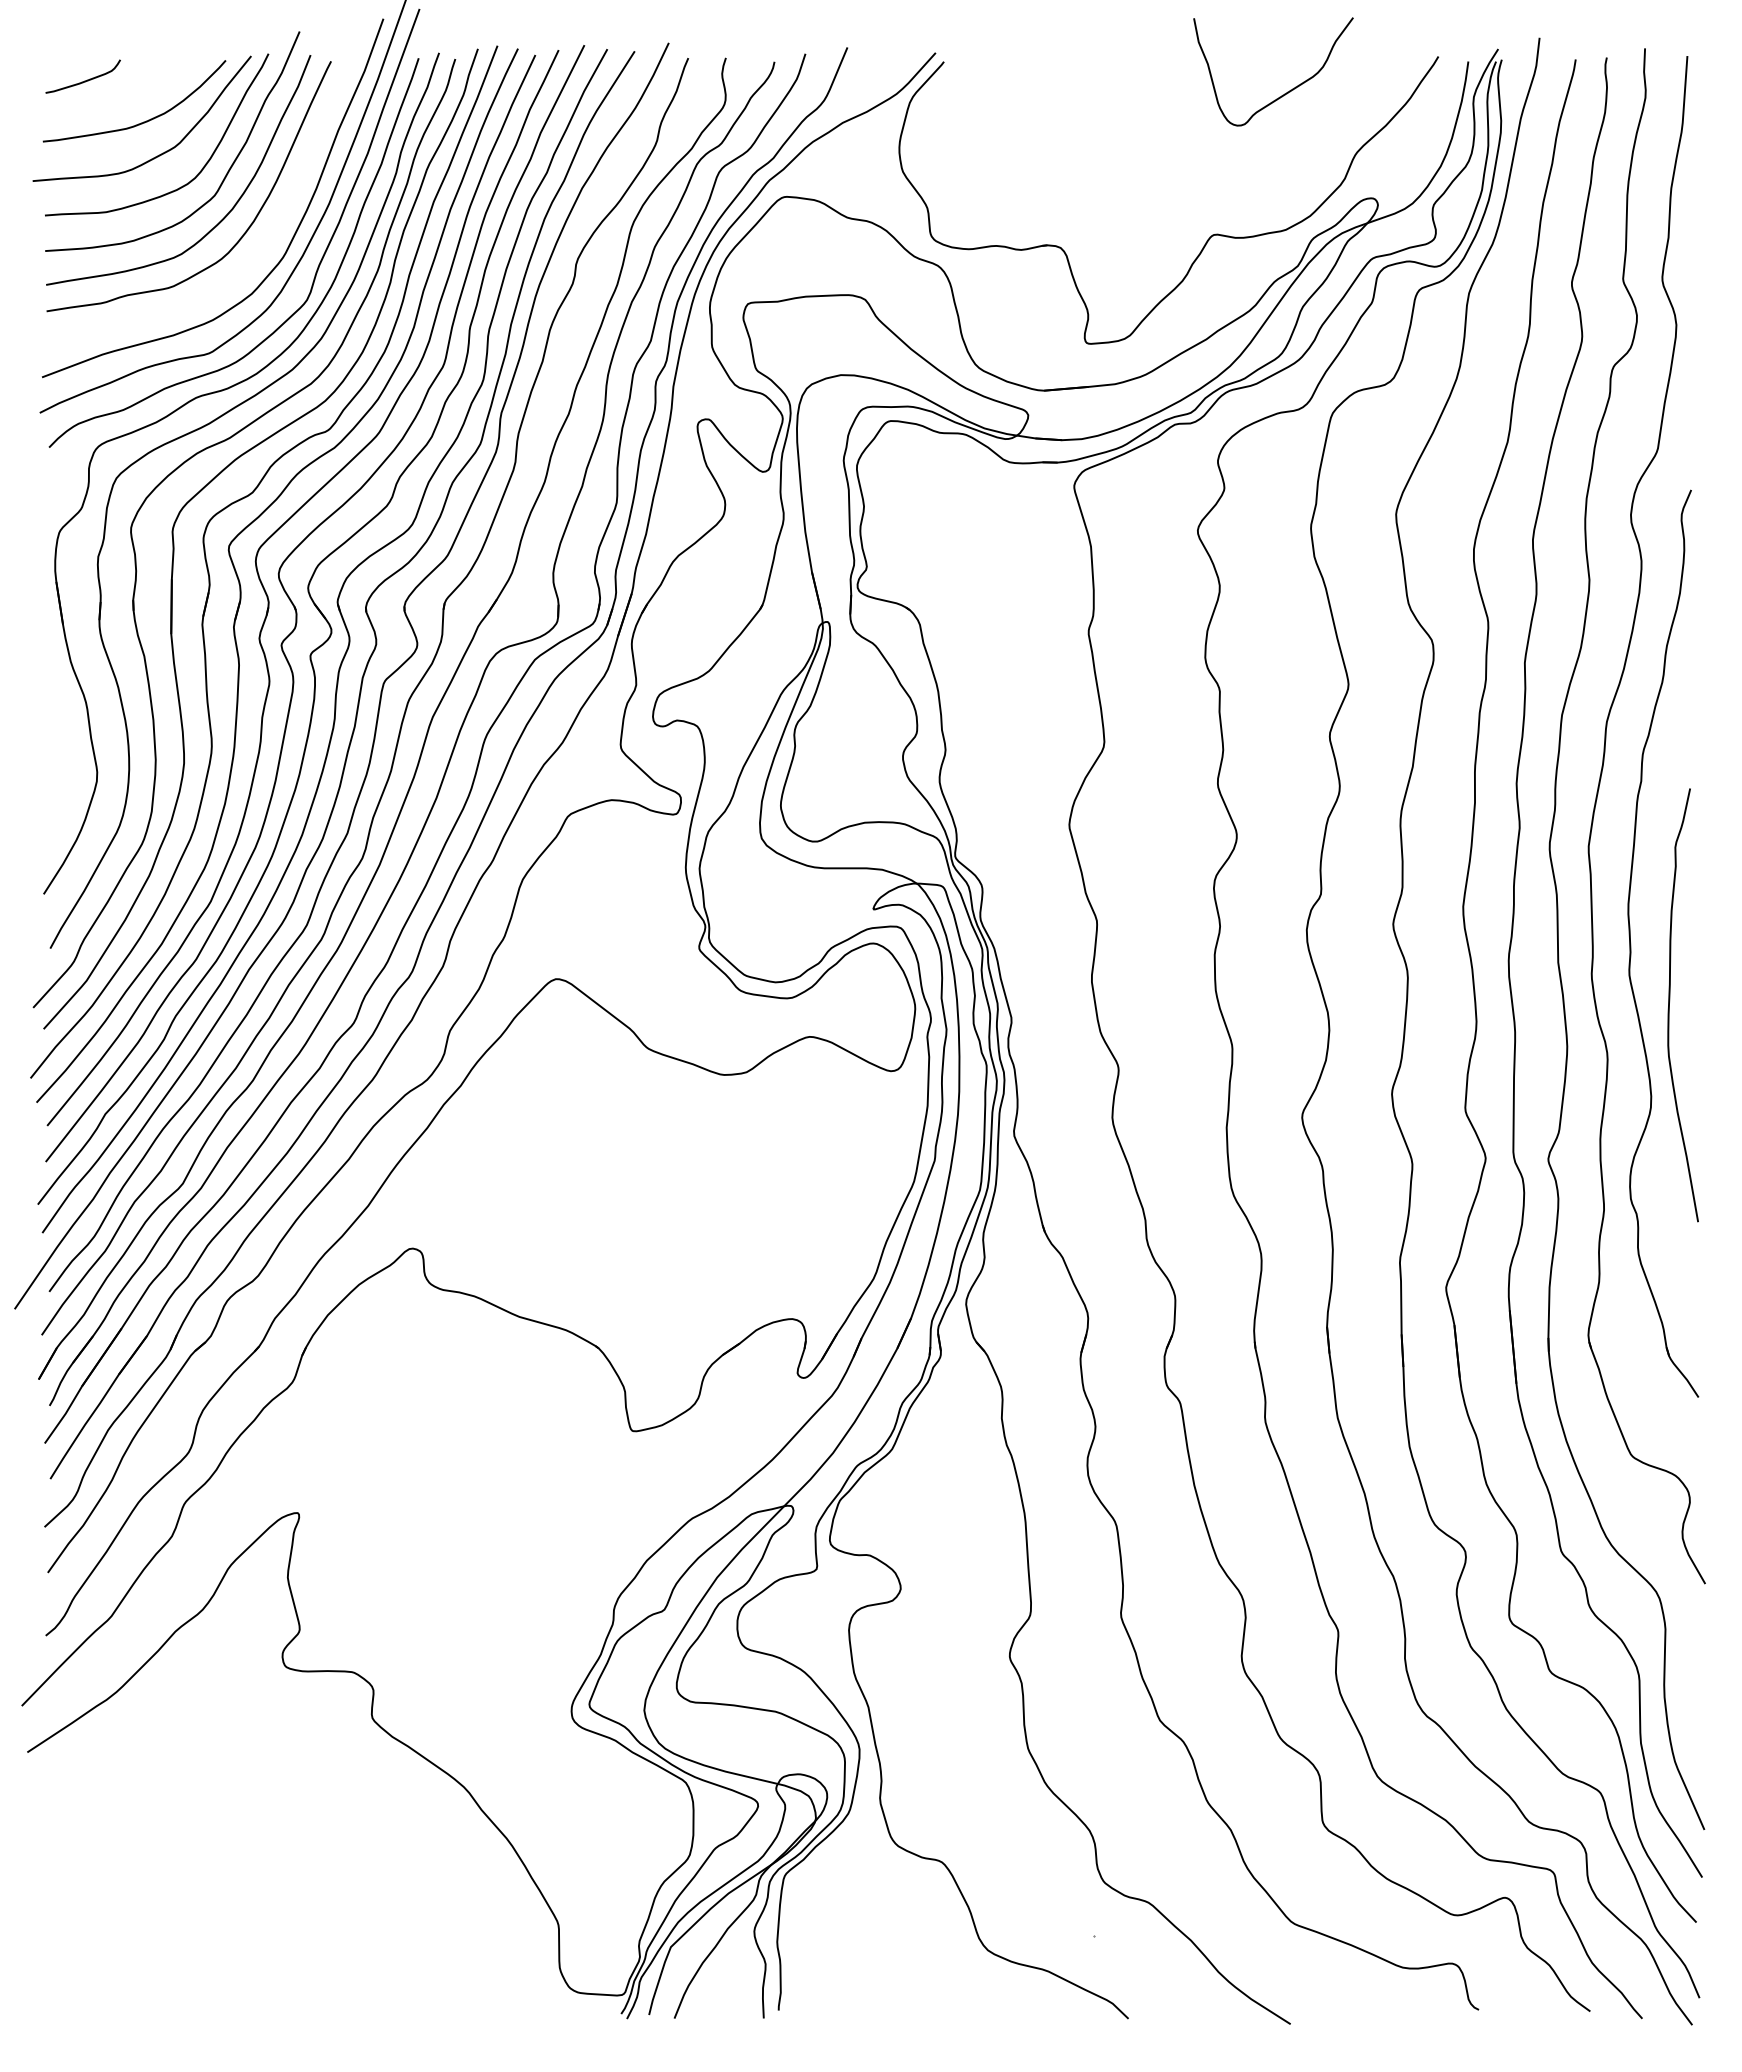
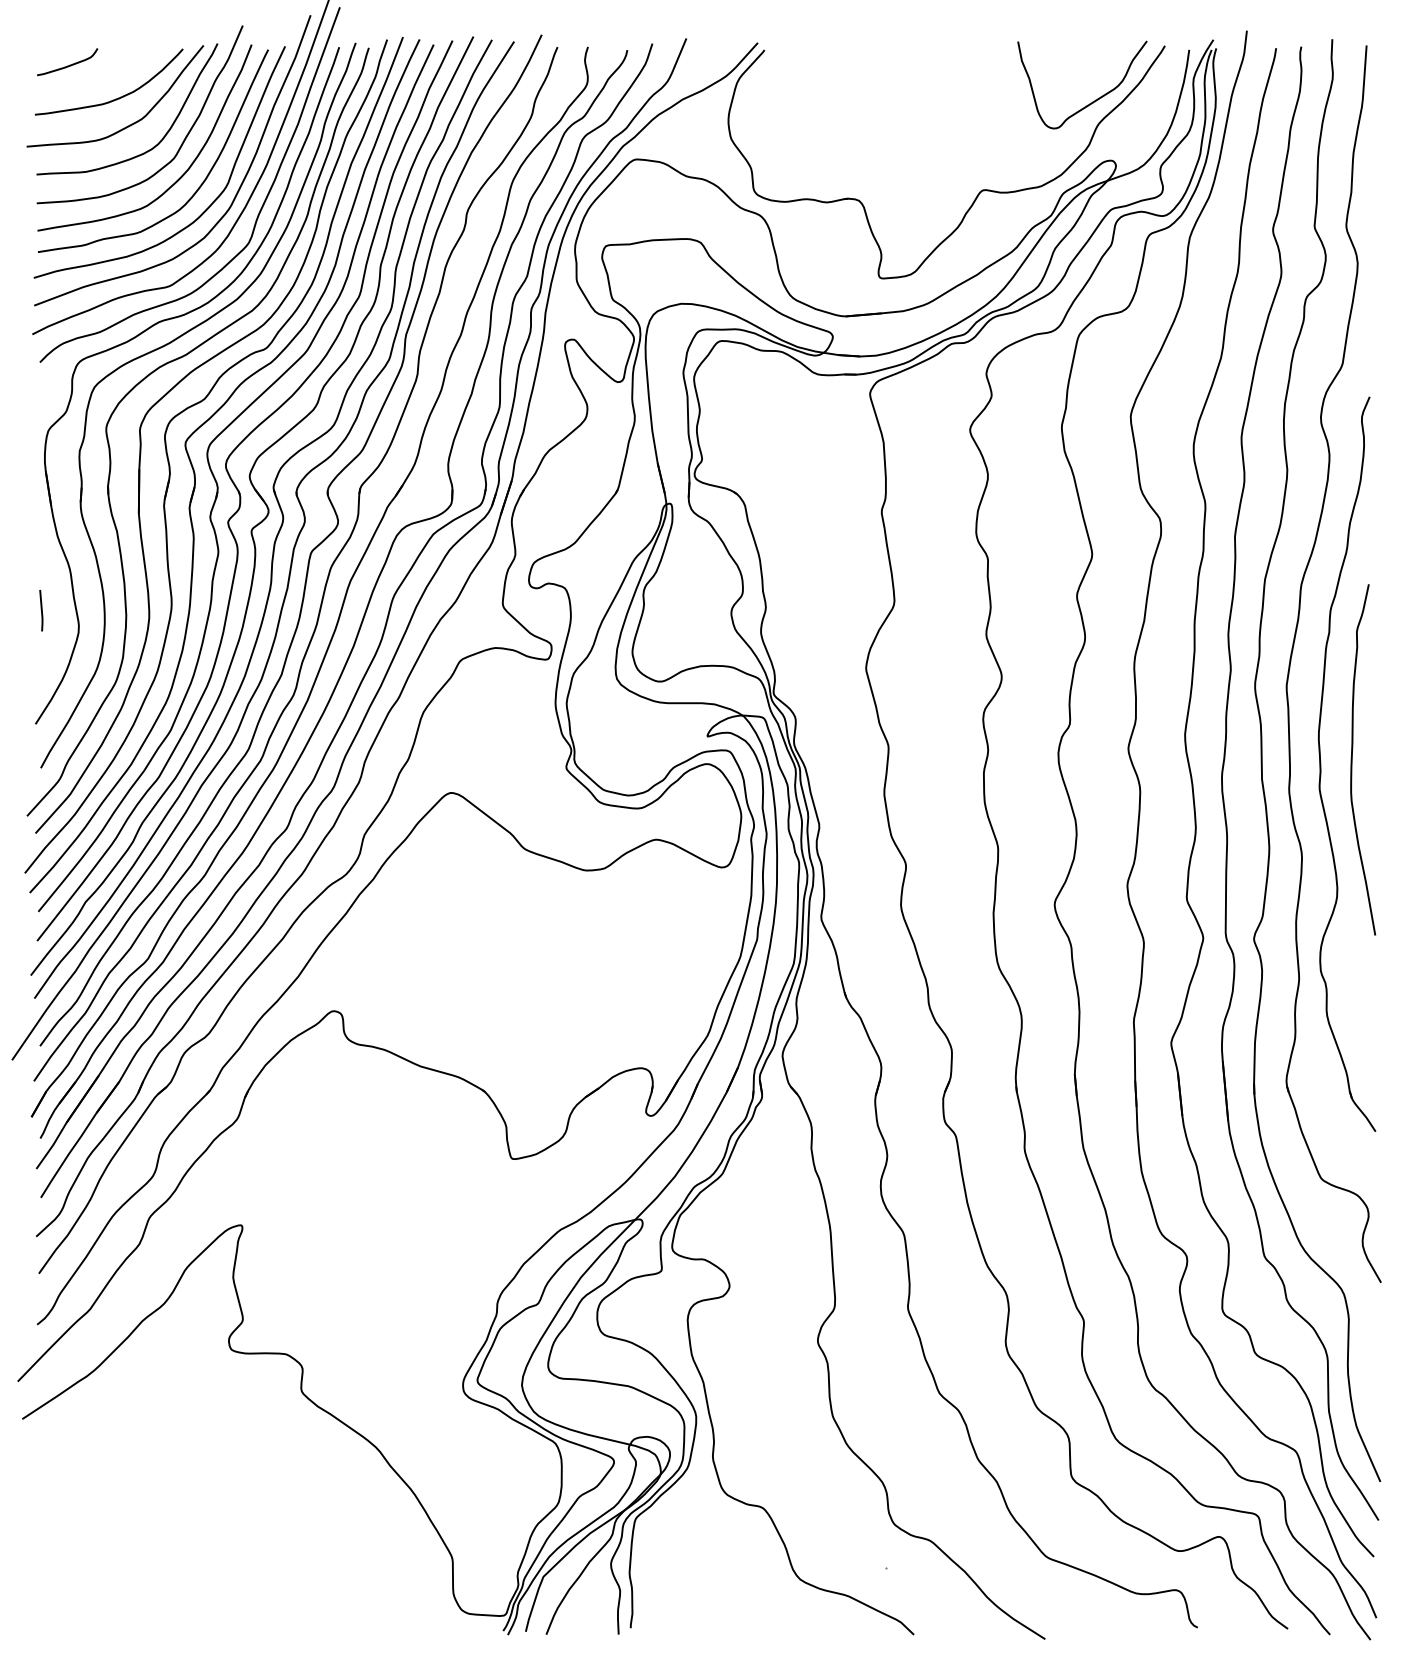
curve: (1287, 91) -> (1093, 100), moved
curve: (254, 257) -> (206, 208), added
line: (50, 753) -> (41, 610), added
curve: (1670, 1000) -> (1352, 755), moved

